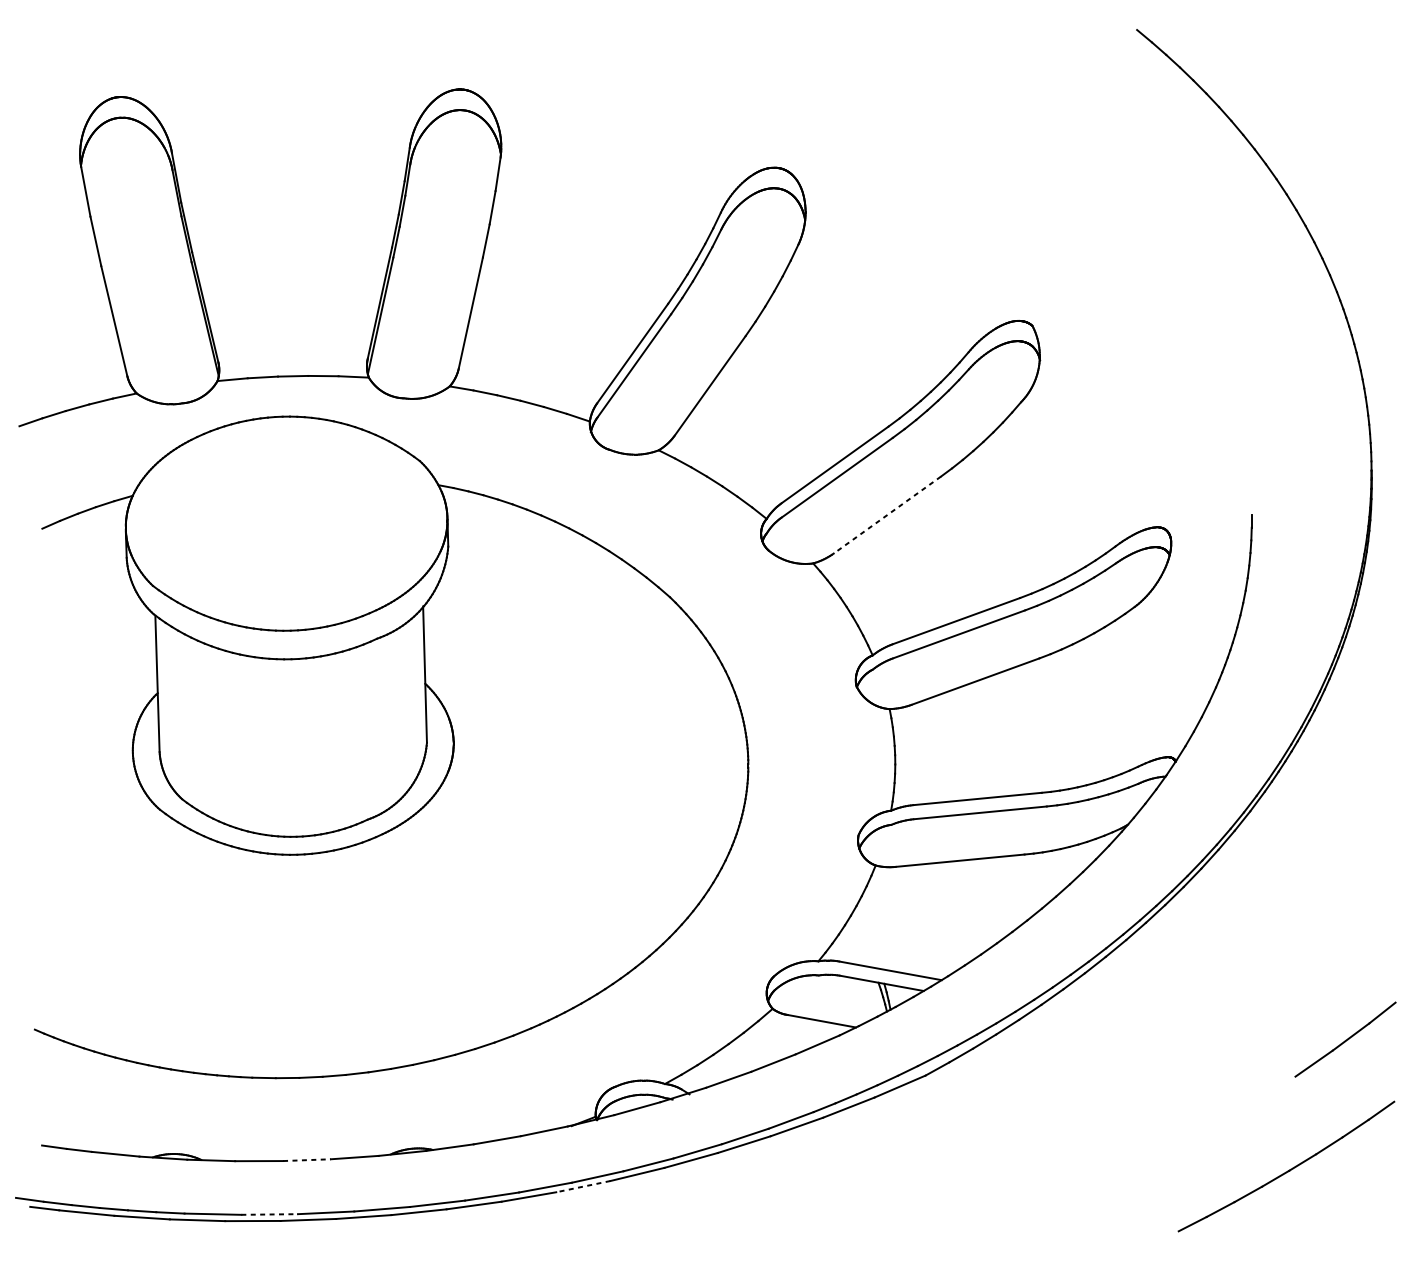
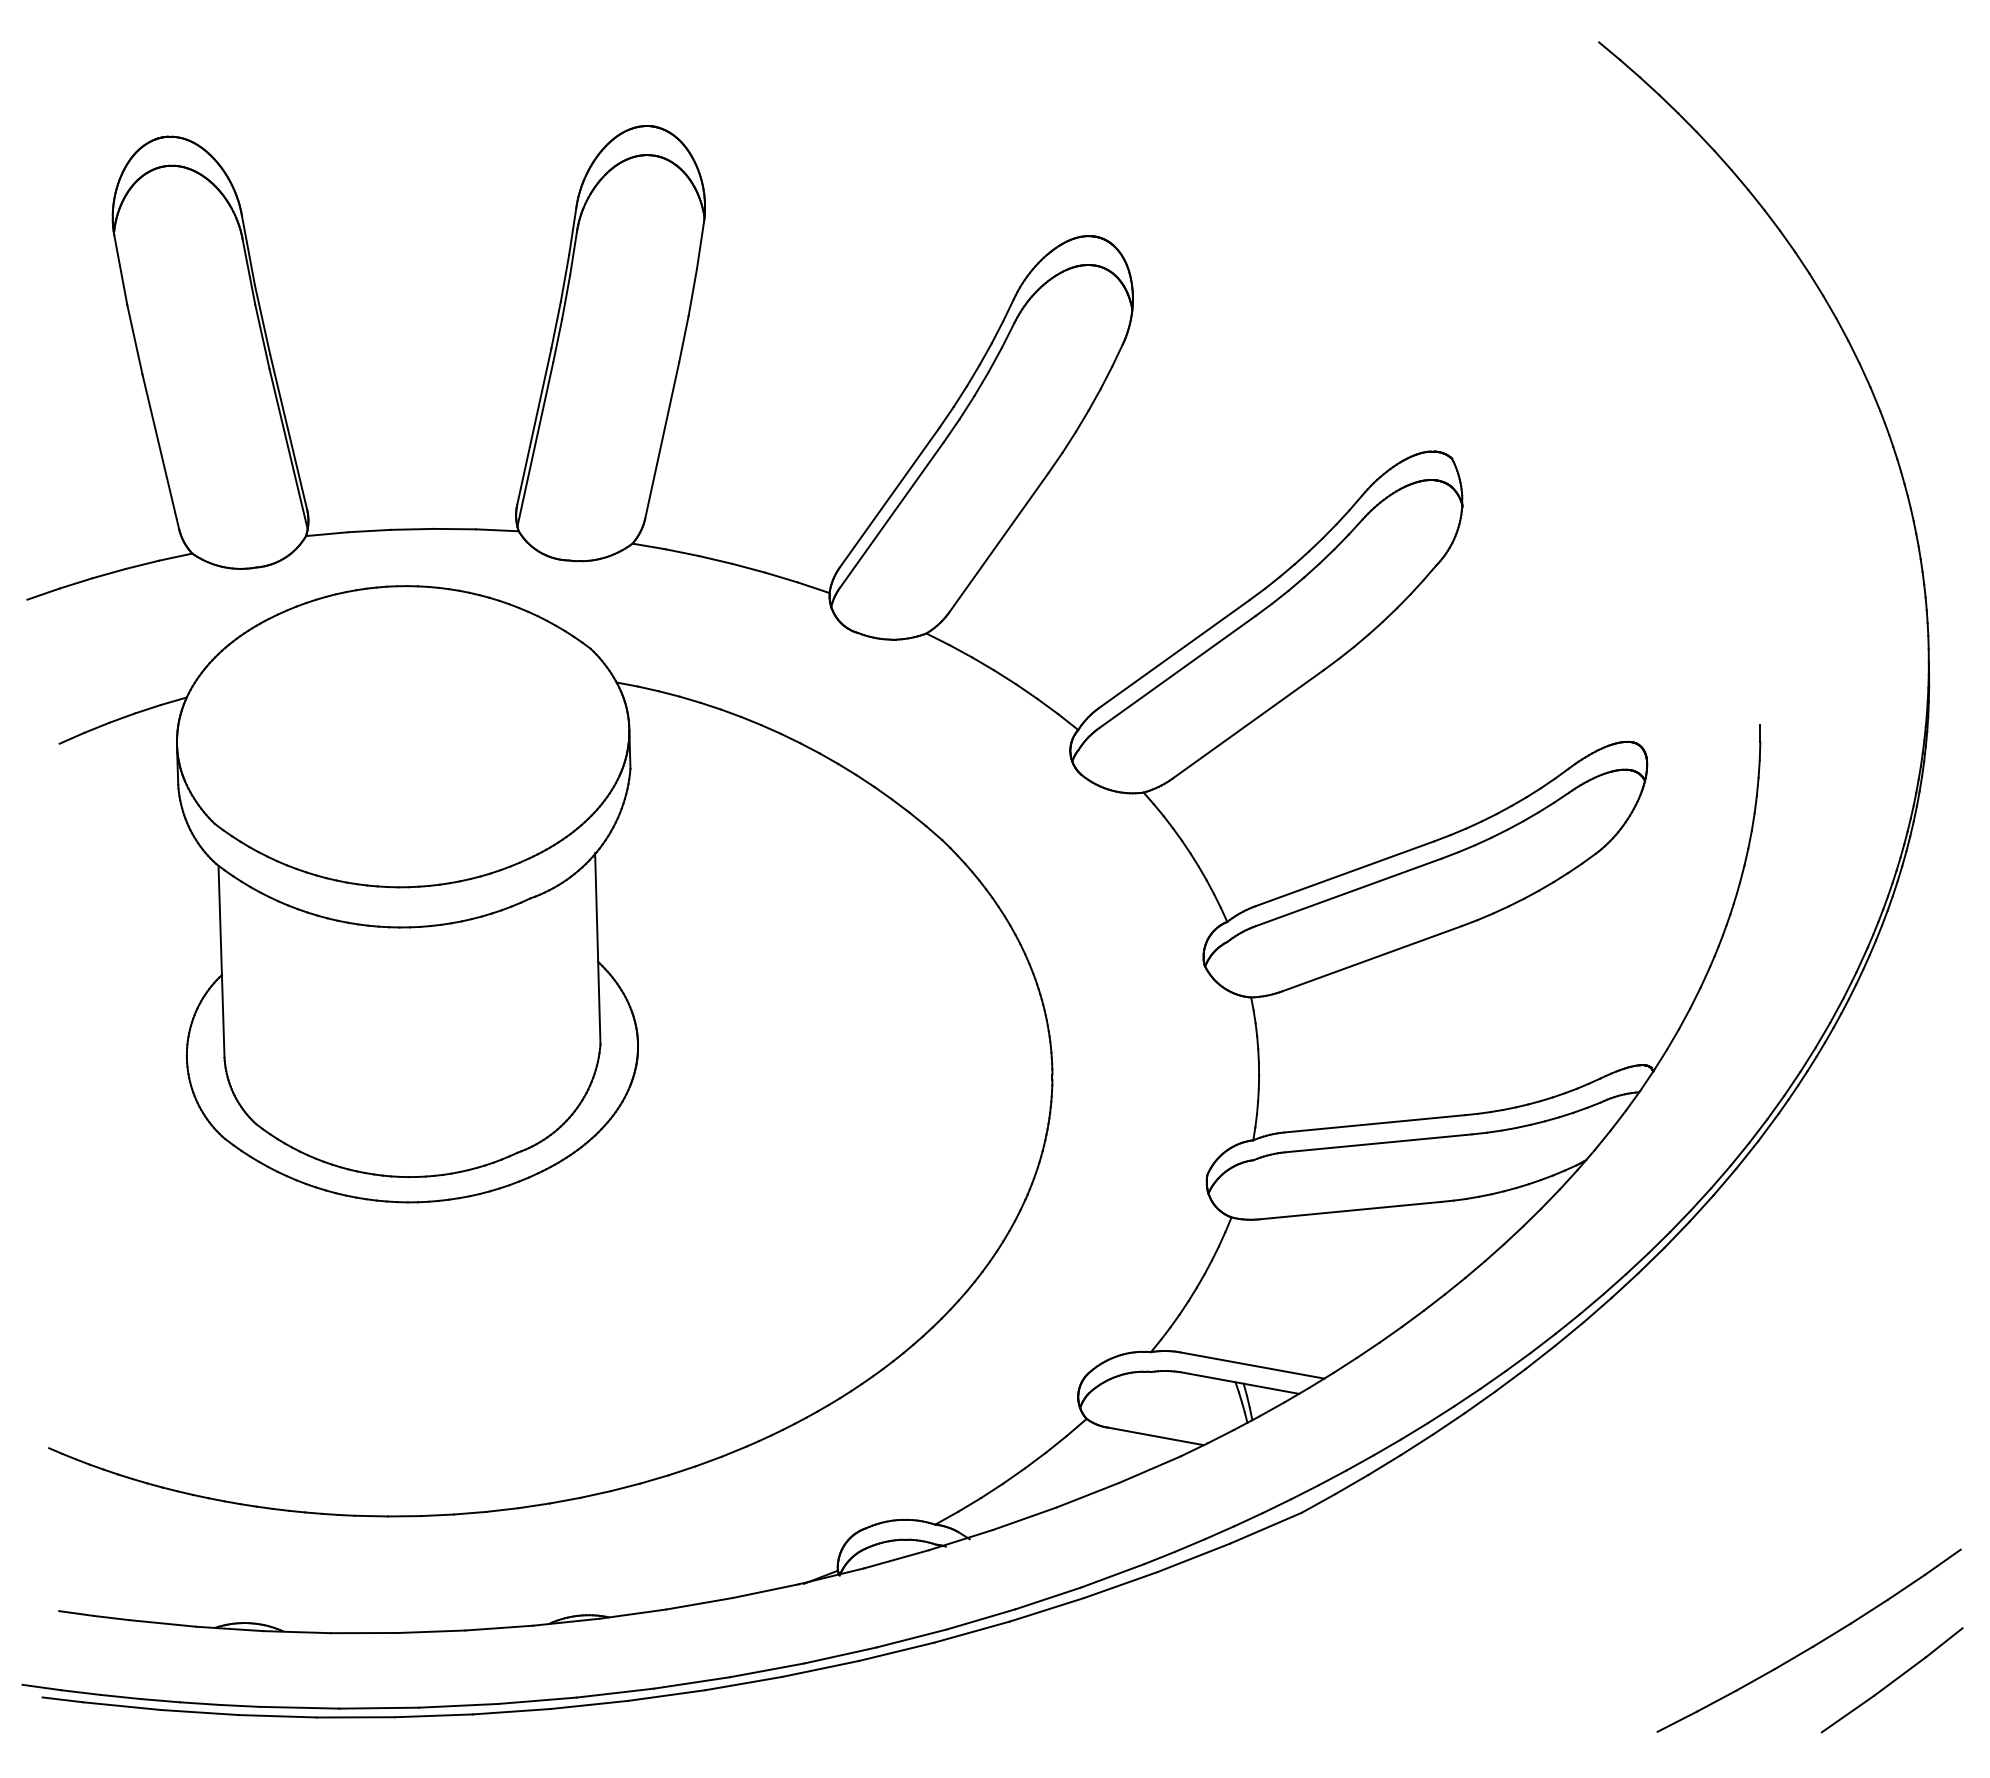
line: (887, 515) -> (1247, 724), dashed -> solid
part: (1345, 1039) -> (1891, 1680), moved
line: (306, 1159) -> (431, 1631), dashed -> solid
line: (582, 1187) -> (819, 1669), dashed -> solid
line: (269, 1214) -> (379, 1708), dashed -> solid

